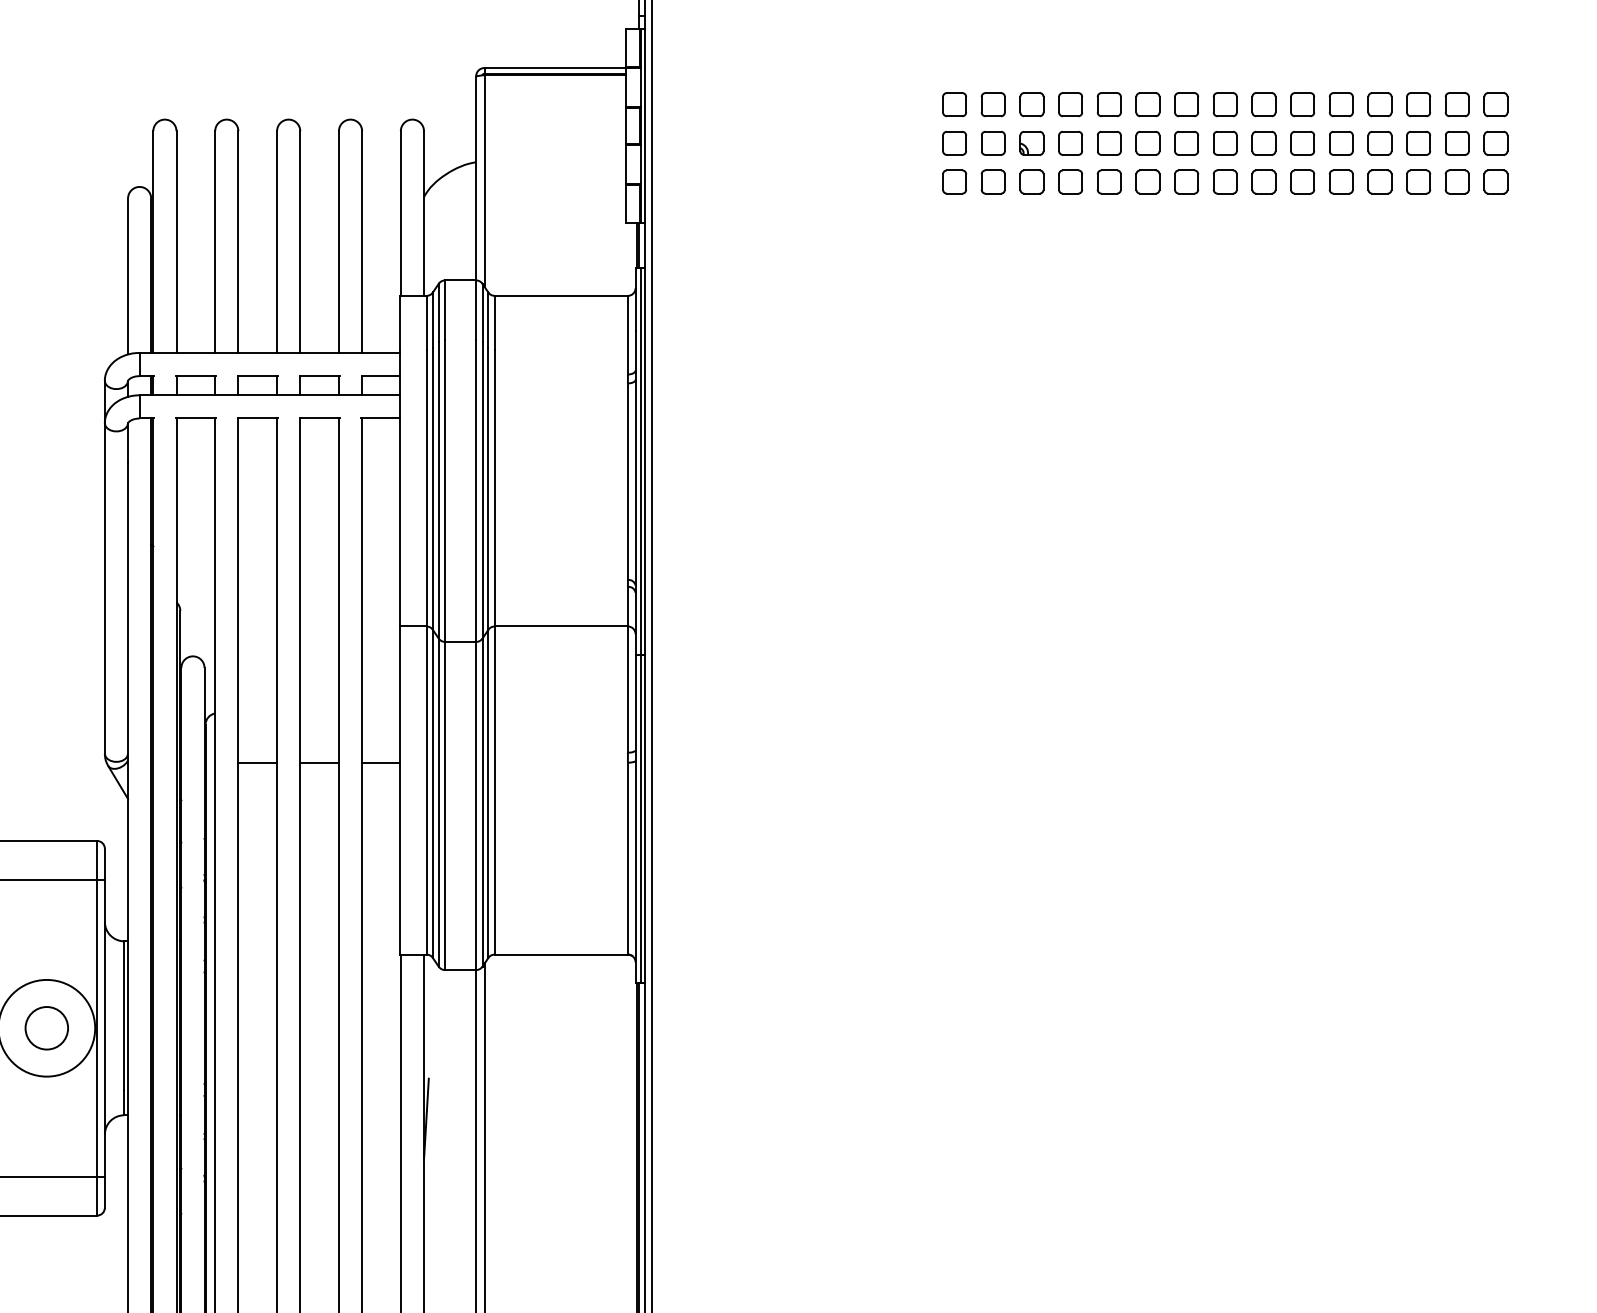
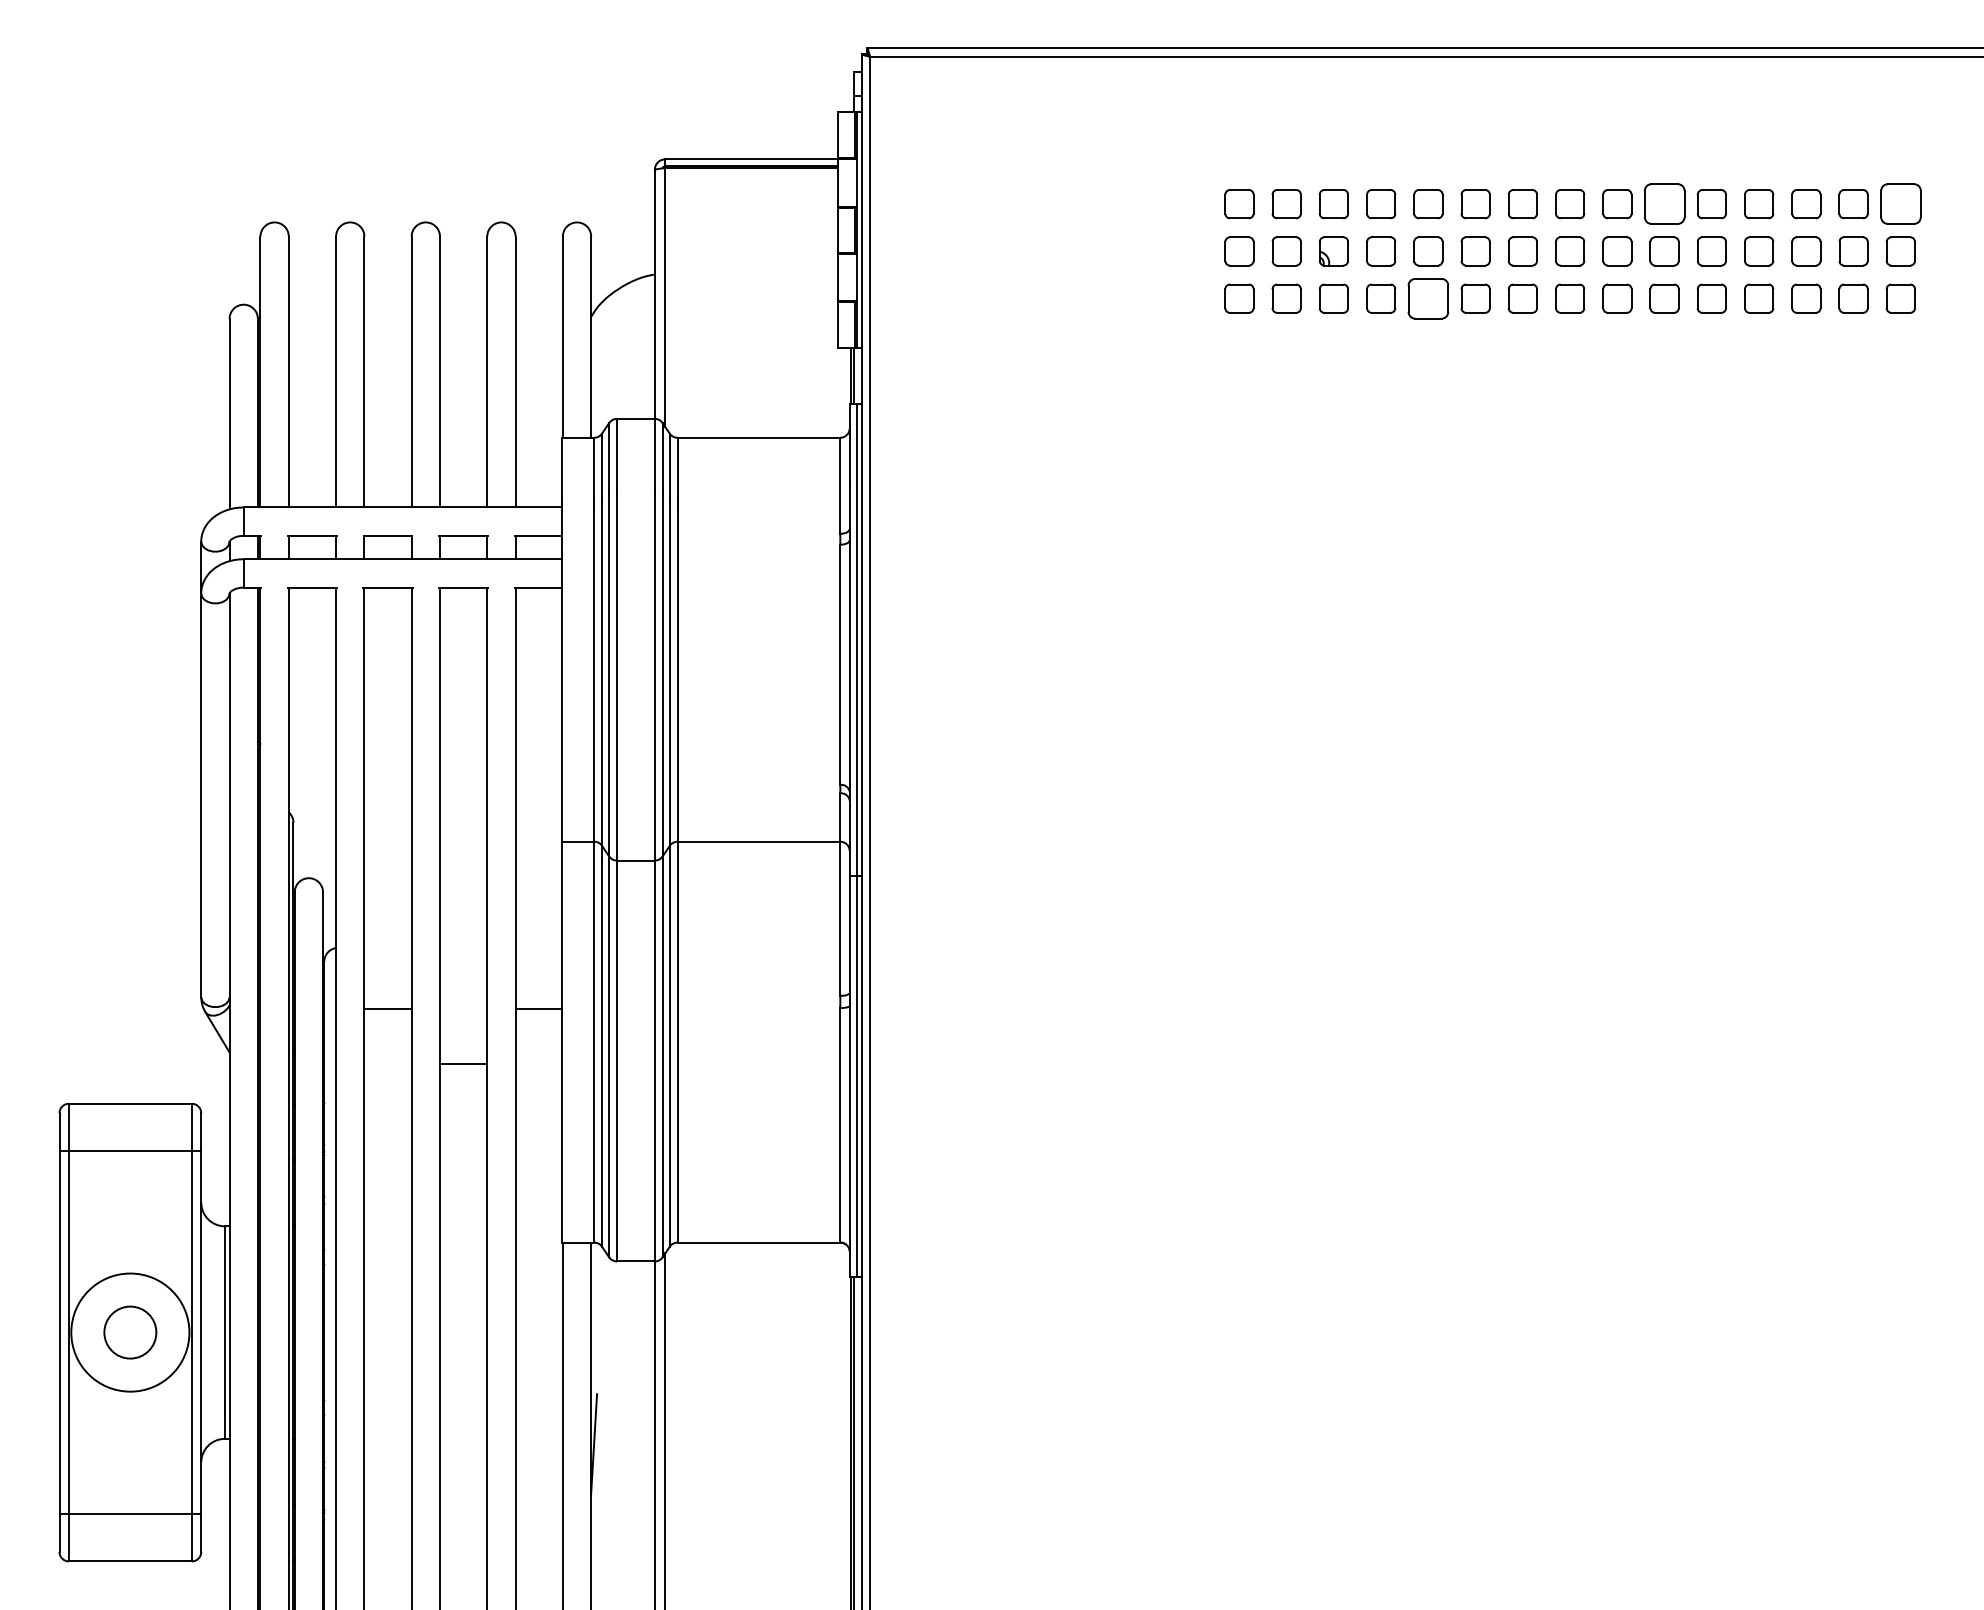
part: (1302, 104) -> (1664, 204), size x1.4
part: (1495, 104) -> (1900, 204), size x1.4
part: (1109, 181) -> (1428, 298), size x1.4
line: (319, 763) -> (463, 1063), moved

